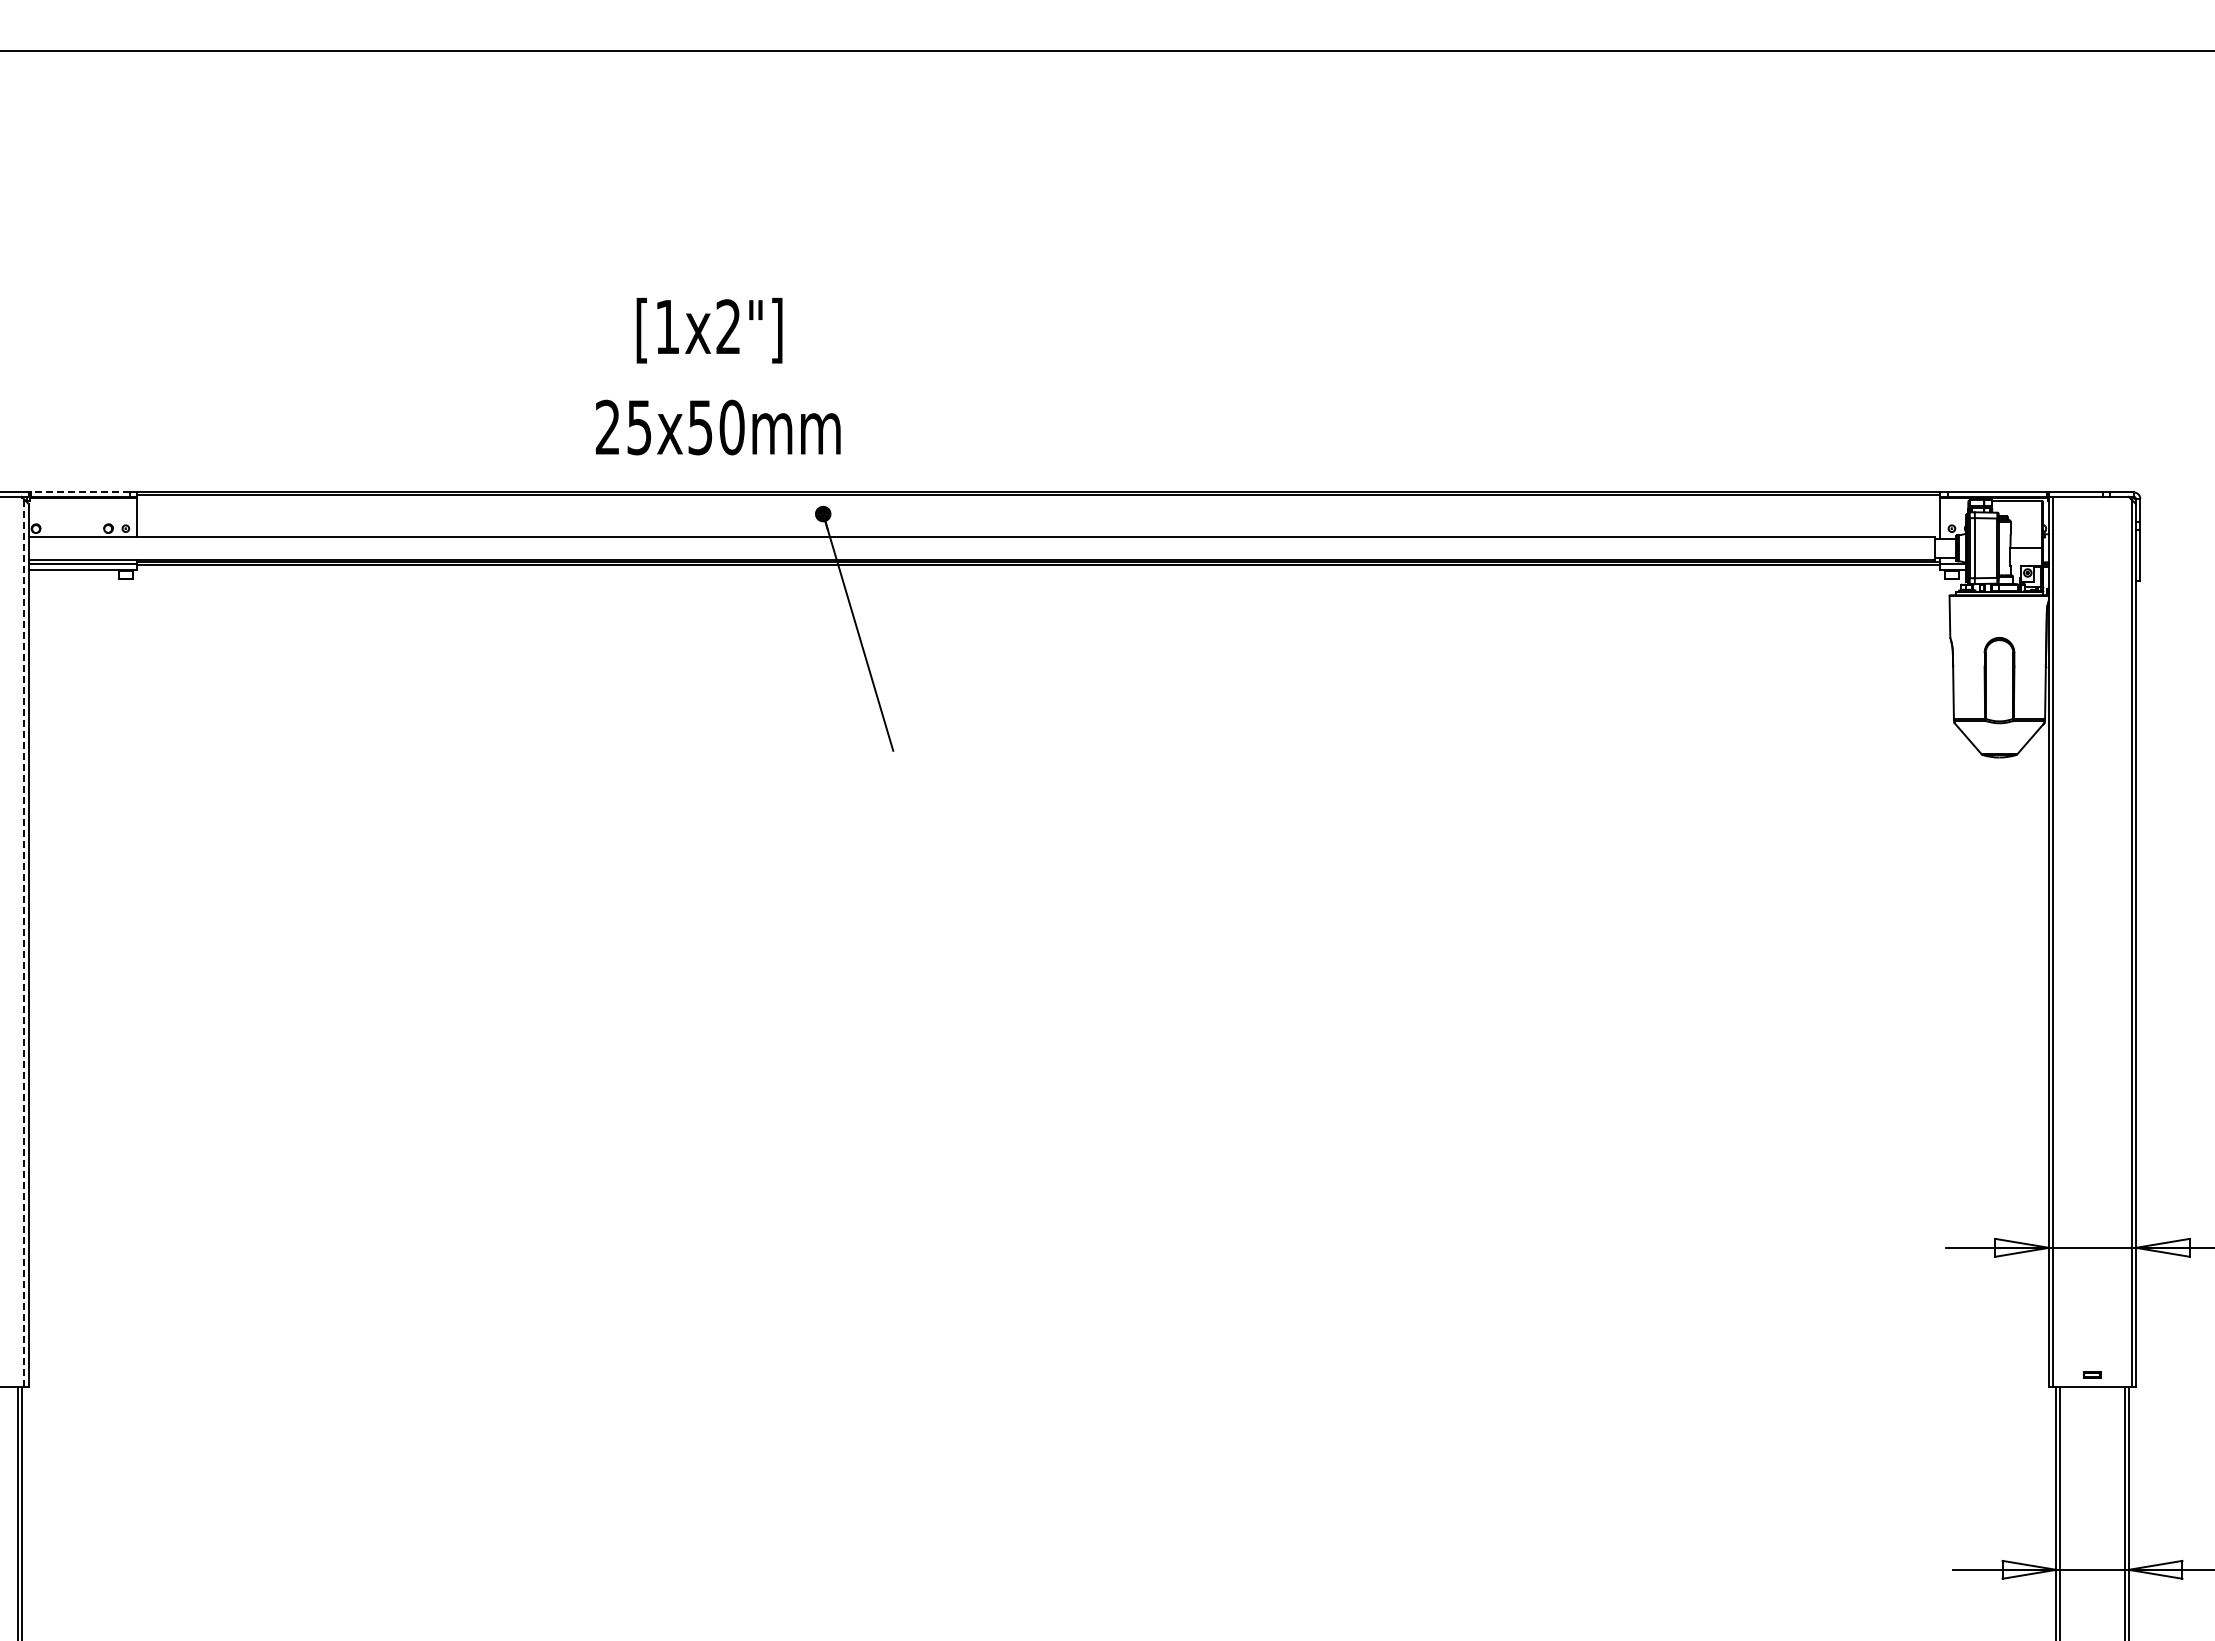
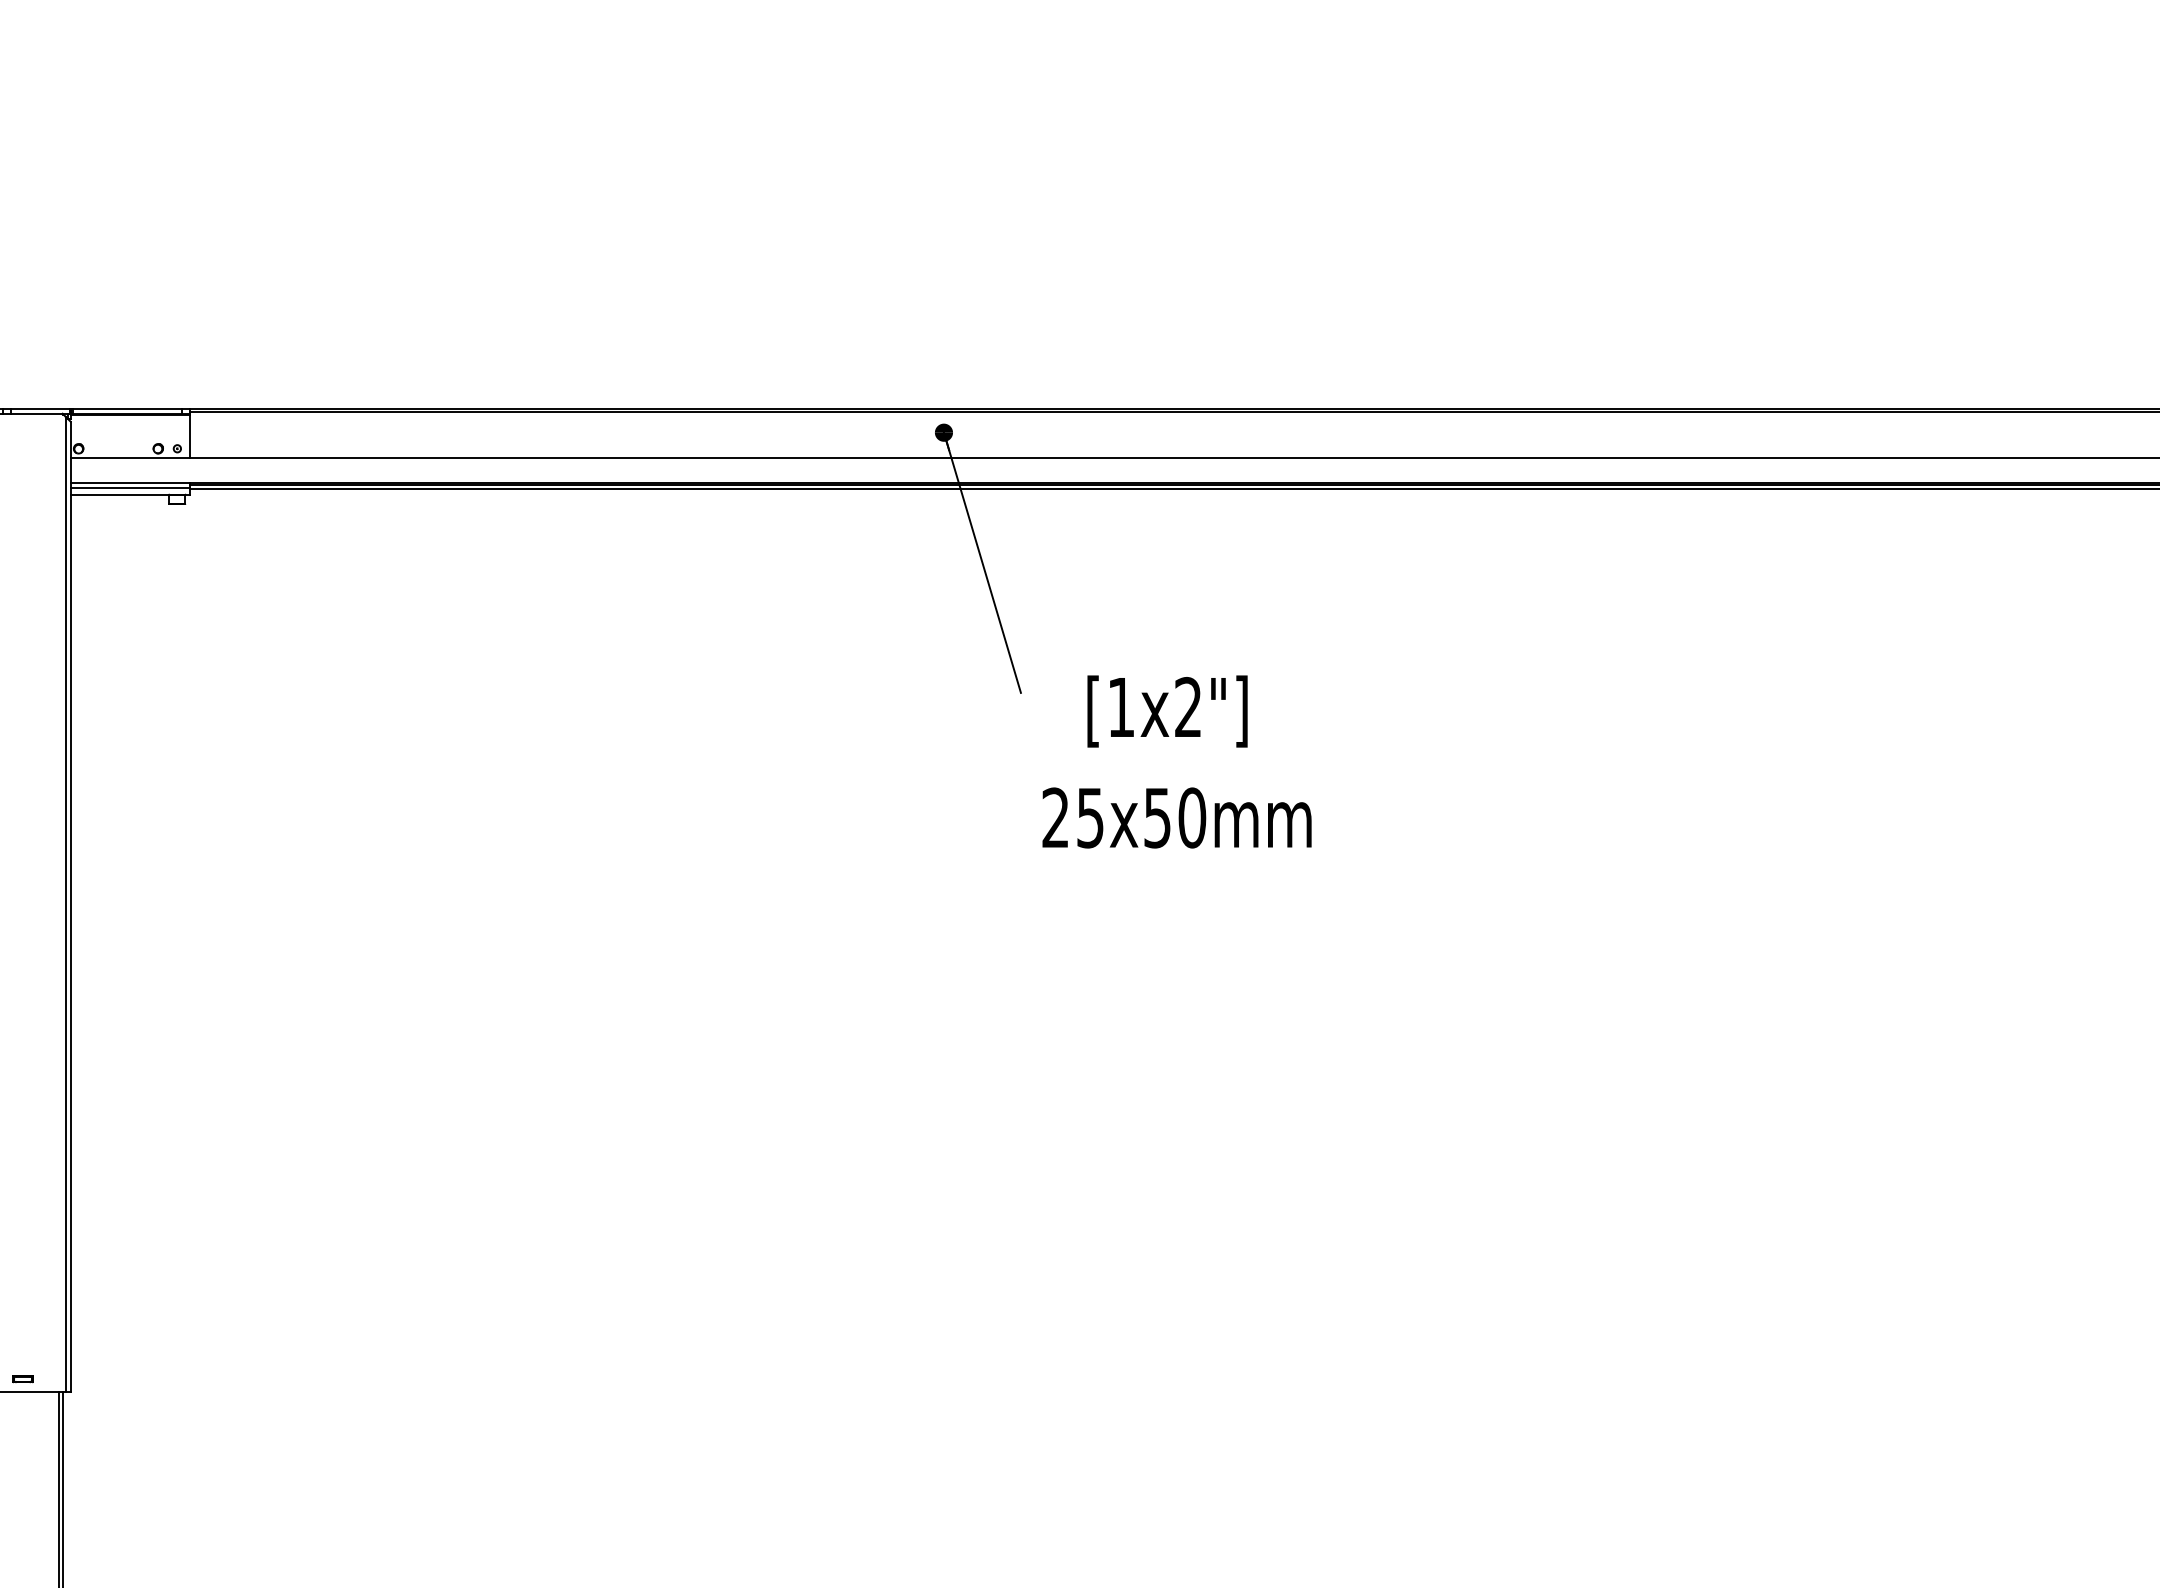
text: (718, 376) -> (1177, 761), moved
line: (80, 492) -> (127, 408), dashed -> solid
line: (24, 943) -> (65, 904), dashed -> solid

